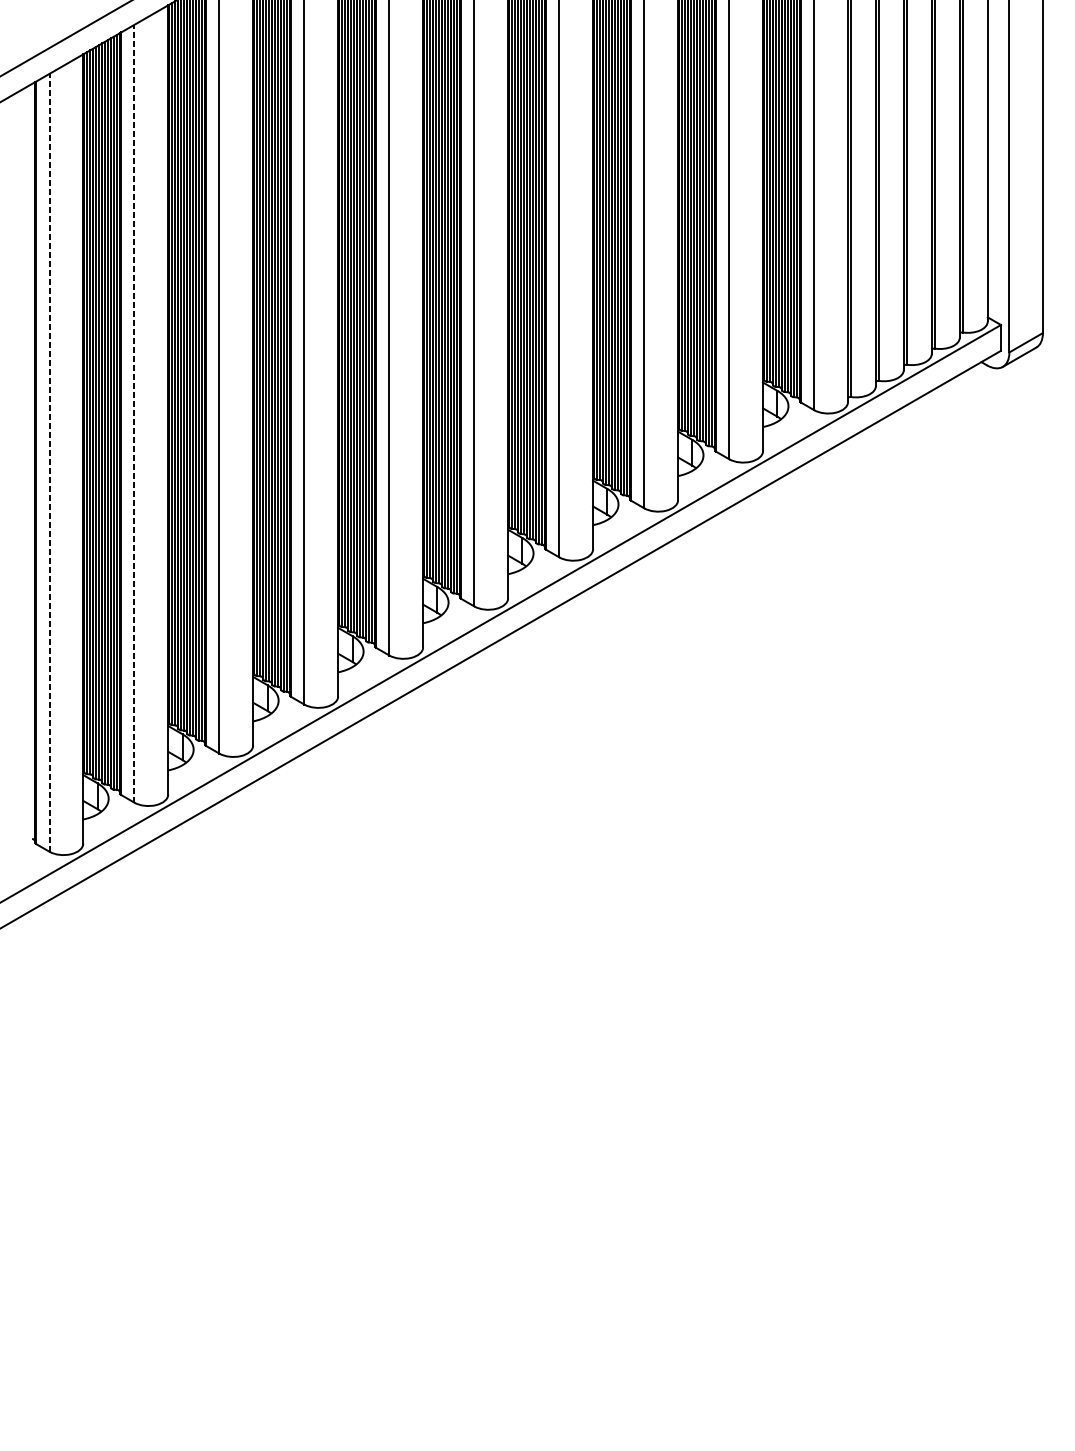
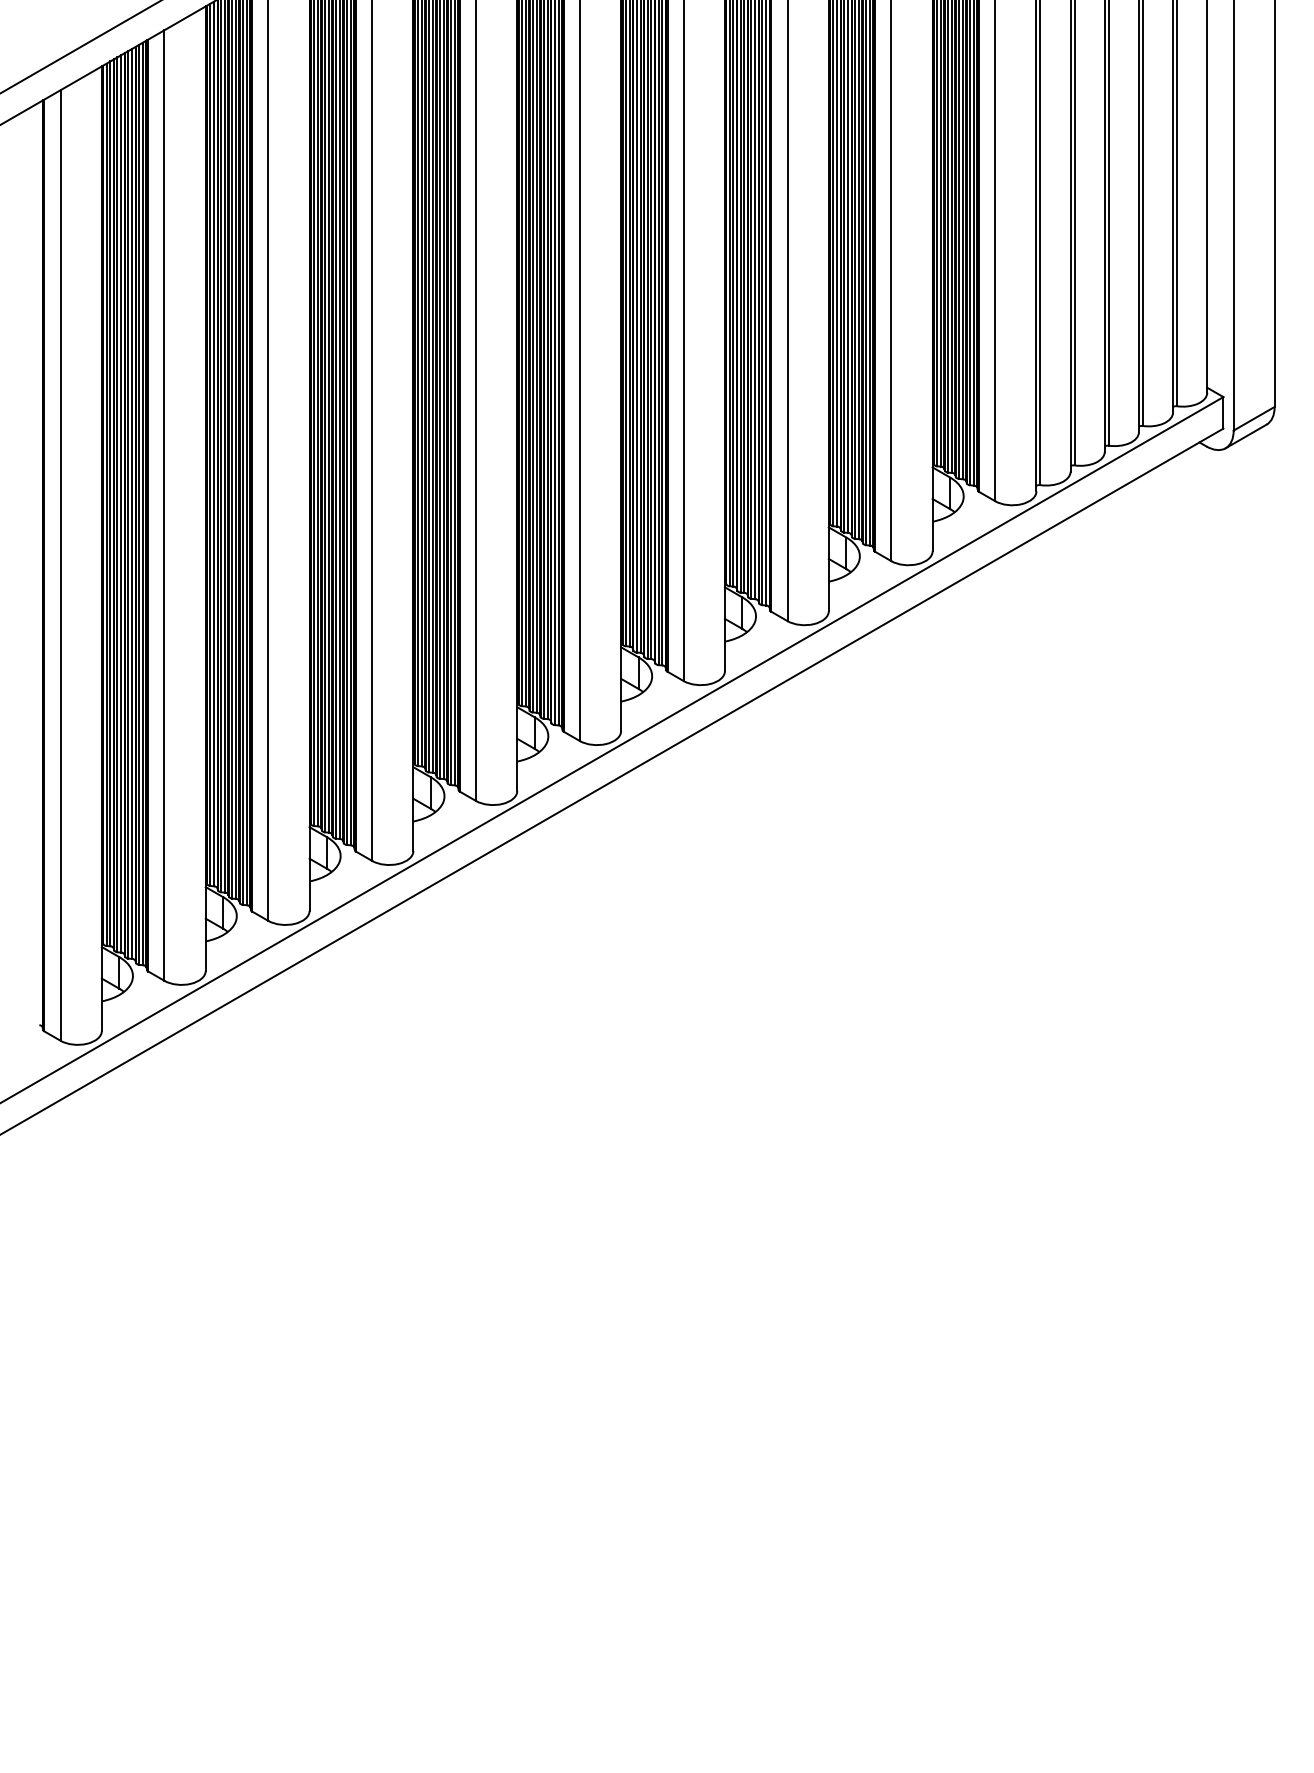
line: (134, 413) -> (164, 505), dashed -> solid
line: (49, 462) -> (60, 565), dashed -> solid

